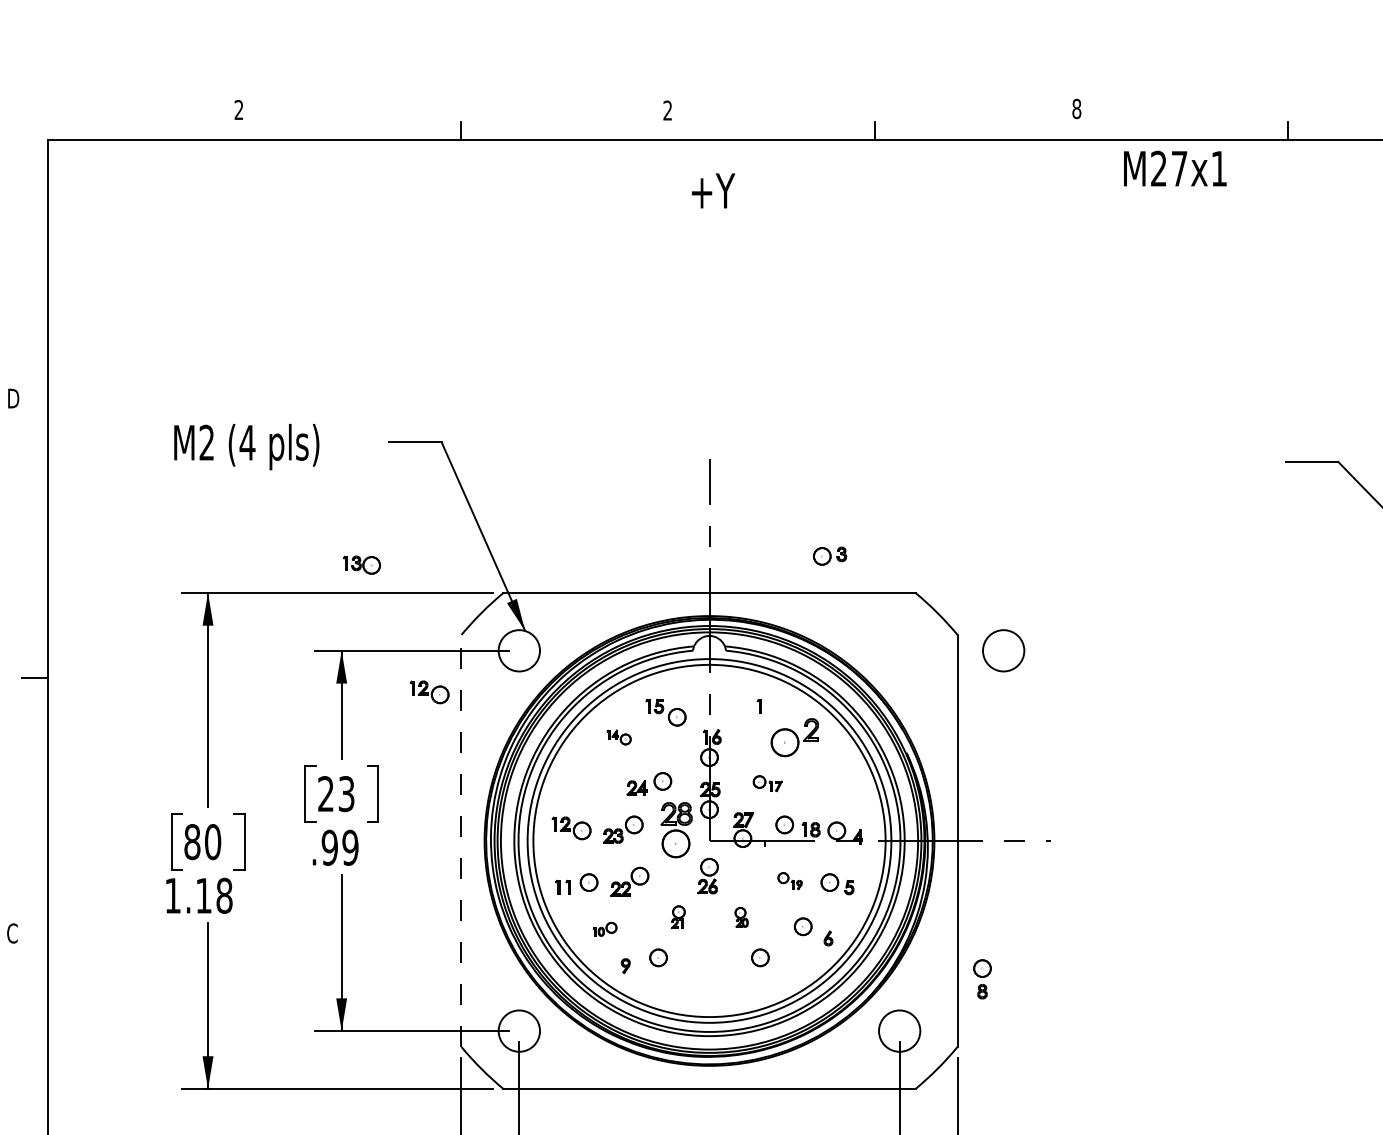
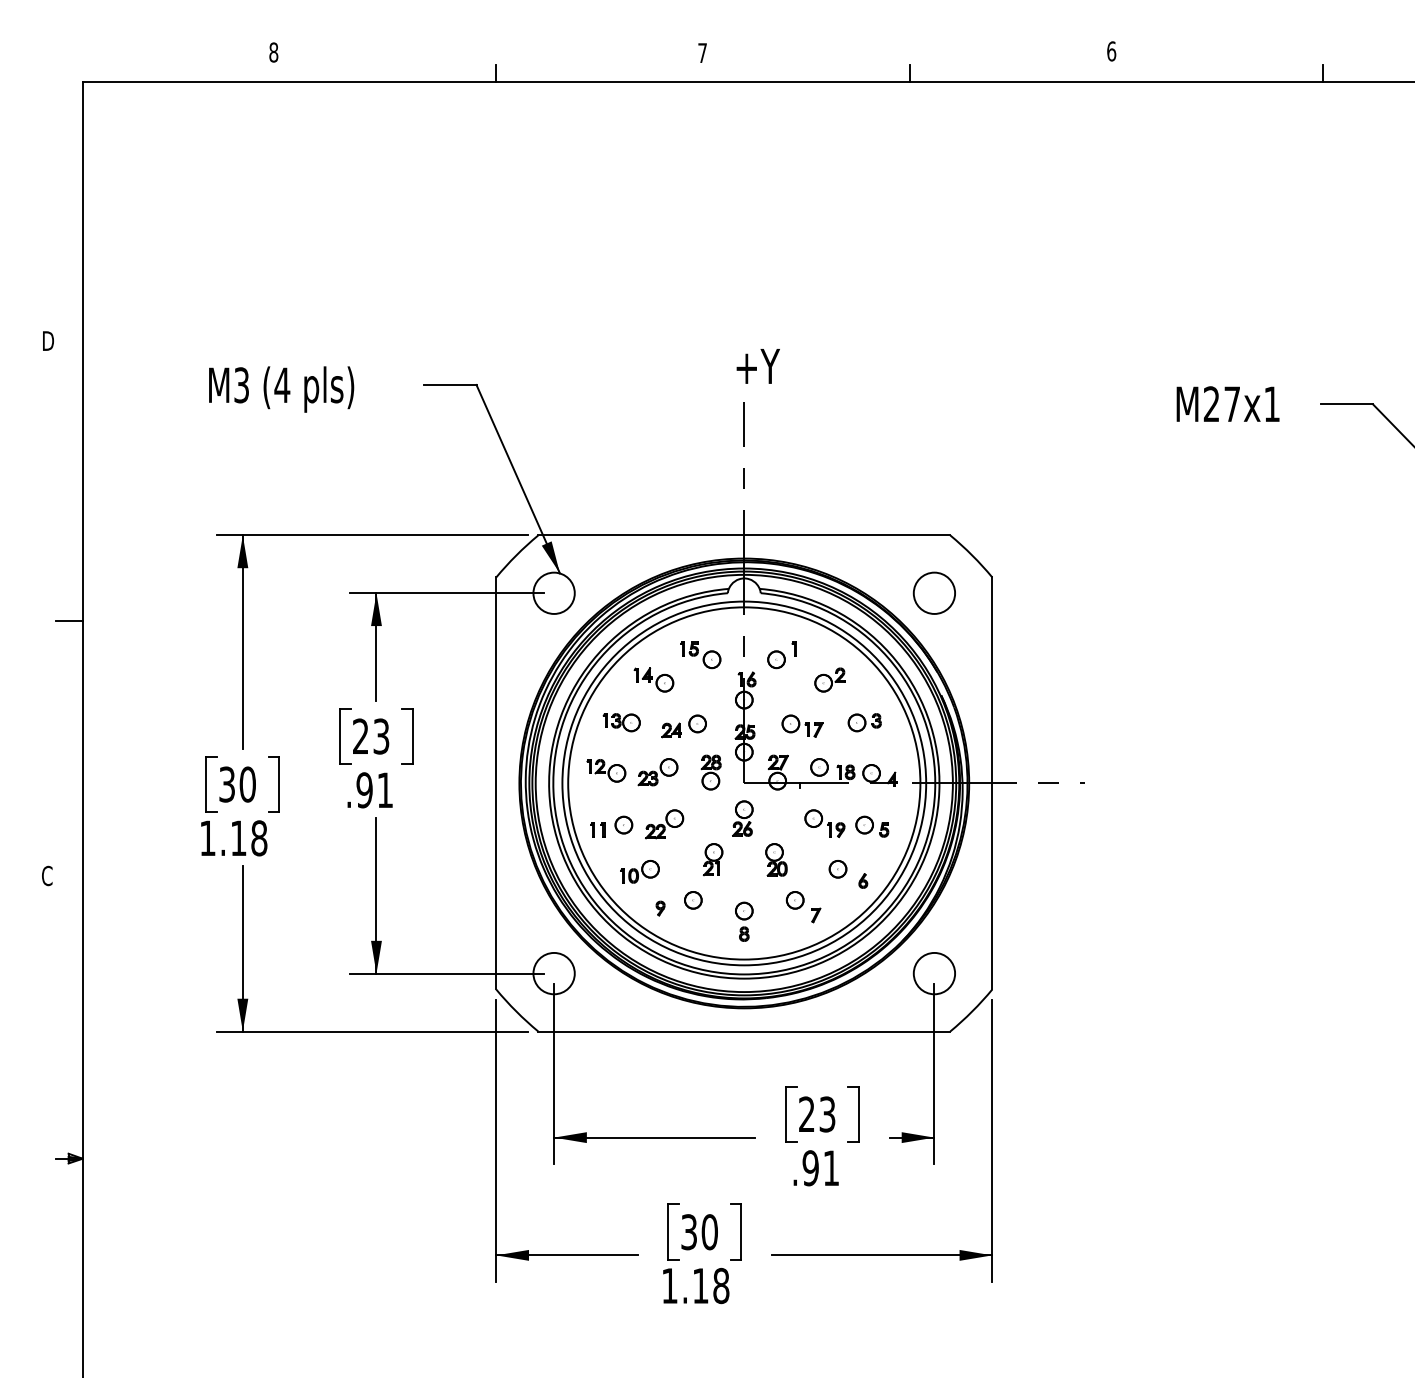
text: (1076, 109) -> (1111, 51), 8 -> 6
text: (238, 110) -> (273, 52), 2 -> 8
text: (667, 110) -> (702, 52), 2 -> 7
text: (1174, 168) -> (1227, 403), moved
text: (712, 191) -> (757, 366), moved
text: (206, 443) -> (241, 385), M2 -> M3
part: (829, 556) -> (864, 722), moved
part: (361, 565) -> (621, 722), moved
circle: (1002, 650) -> (933, 592), moved
part: (429, 692) -> (464, 634), removed
part: (741, 717) -> (776, 659), added
part: (618, 737) -> (653, 679), size x1.67
part: (794, 737) -> (829, 679), size x0.62
part: (767, 783) -> (802, 725), size x1.43
part: (675, 830) -> (710, 772), size x0.62
line: (461, 840) -> (496, 782), dashed -> solid
text: (192, 842) -> (227, 784), 80 -> 30
text: (350, 848) -> (385, 790), .99 -> .91
part: (789, 881) -> (824, 823), size x1.67
part: (677, 917) -> (712, 859), size x1.43
part: (741, 917) -> (776, 859), size x1.67
part: (604, 929) -> (639, 871), size x1.67
part: (781, 973) -> (816, 915), added
part: (982, 979) -> (744, 921), moved

